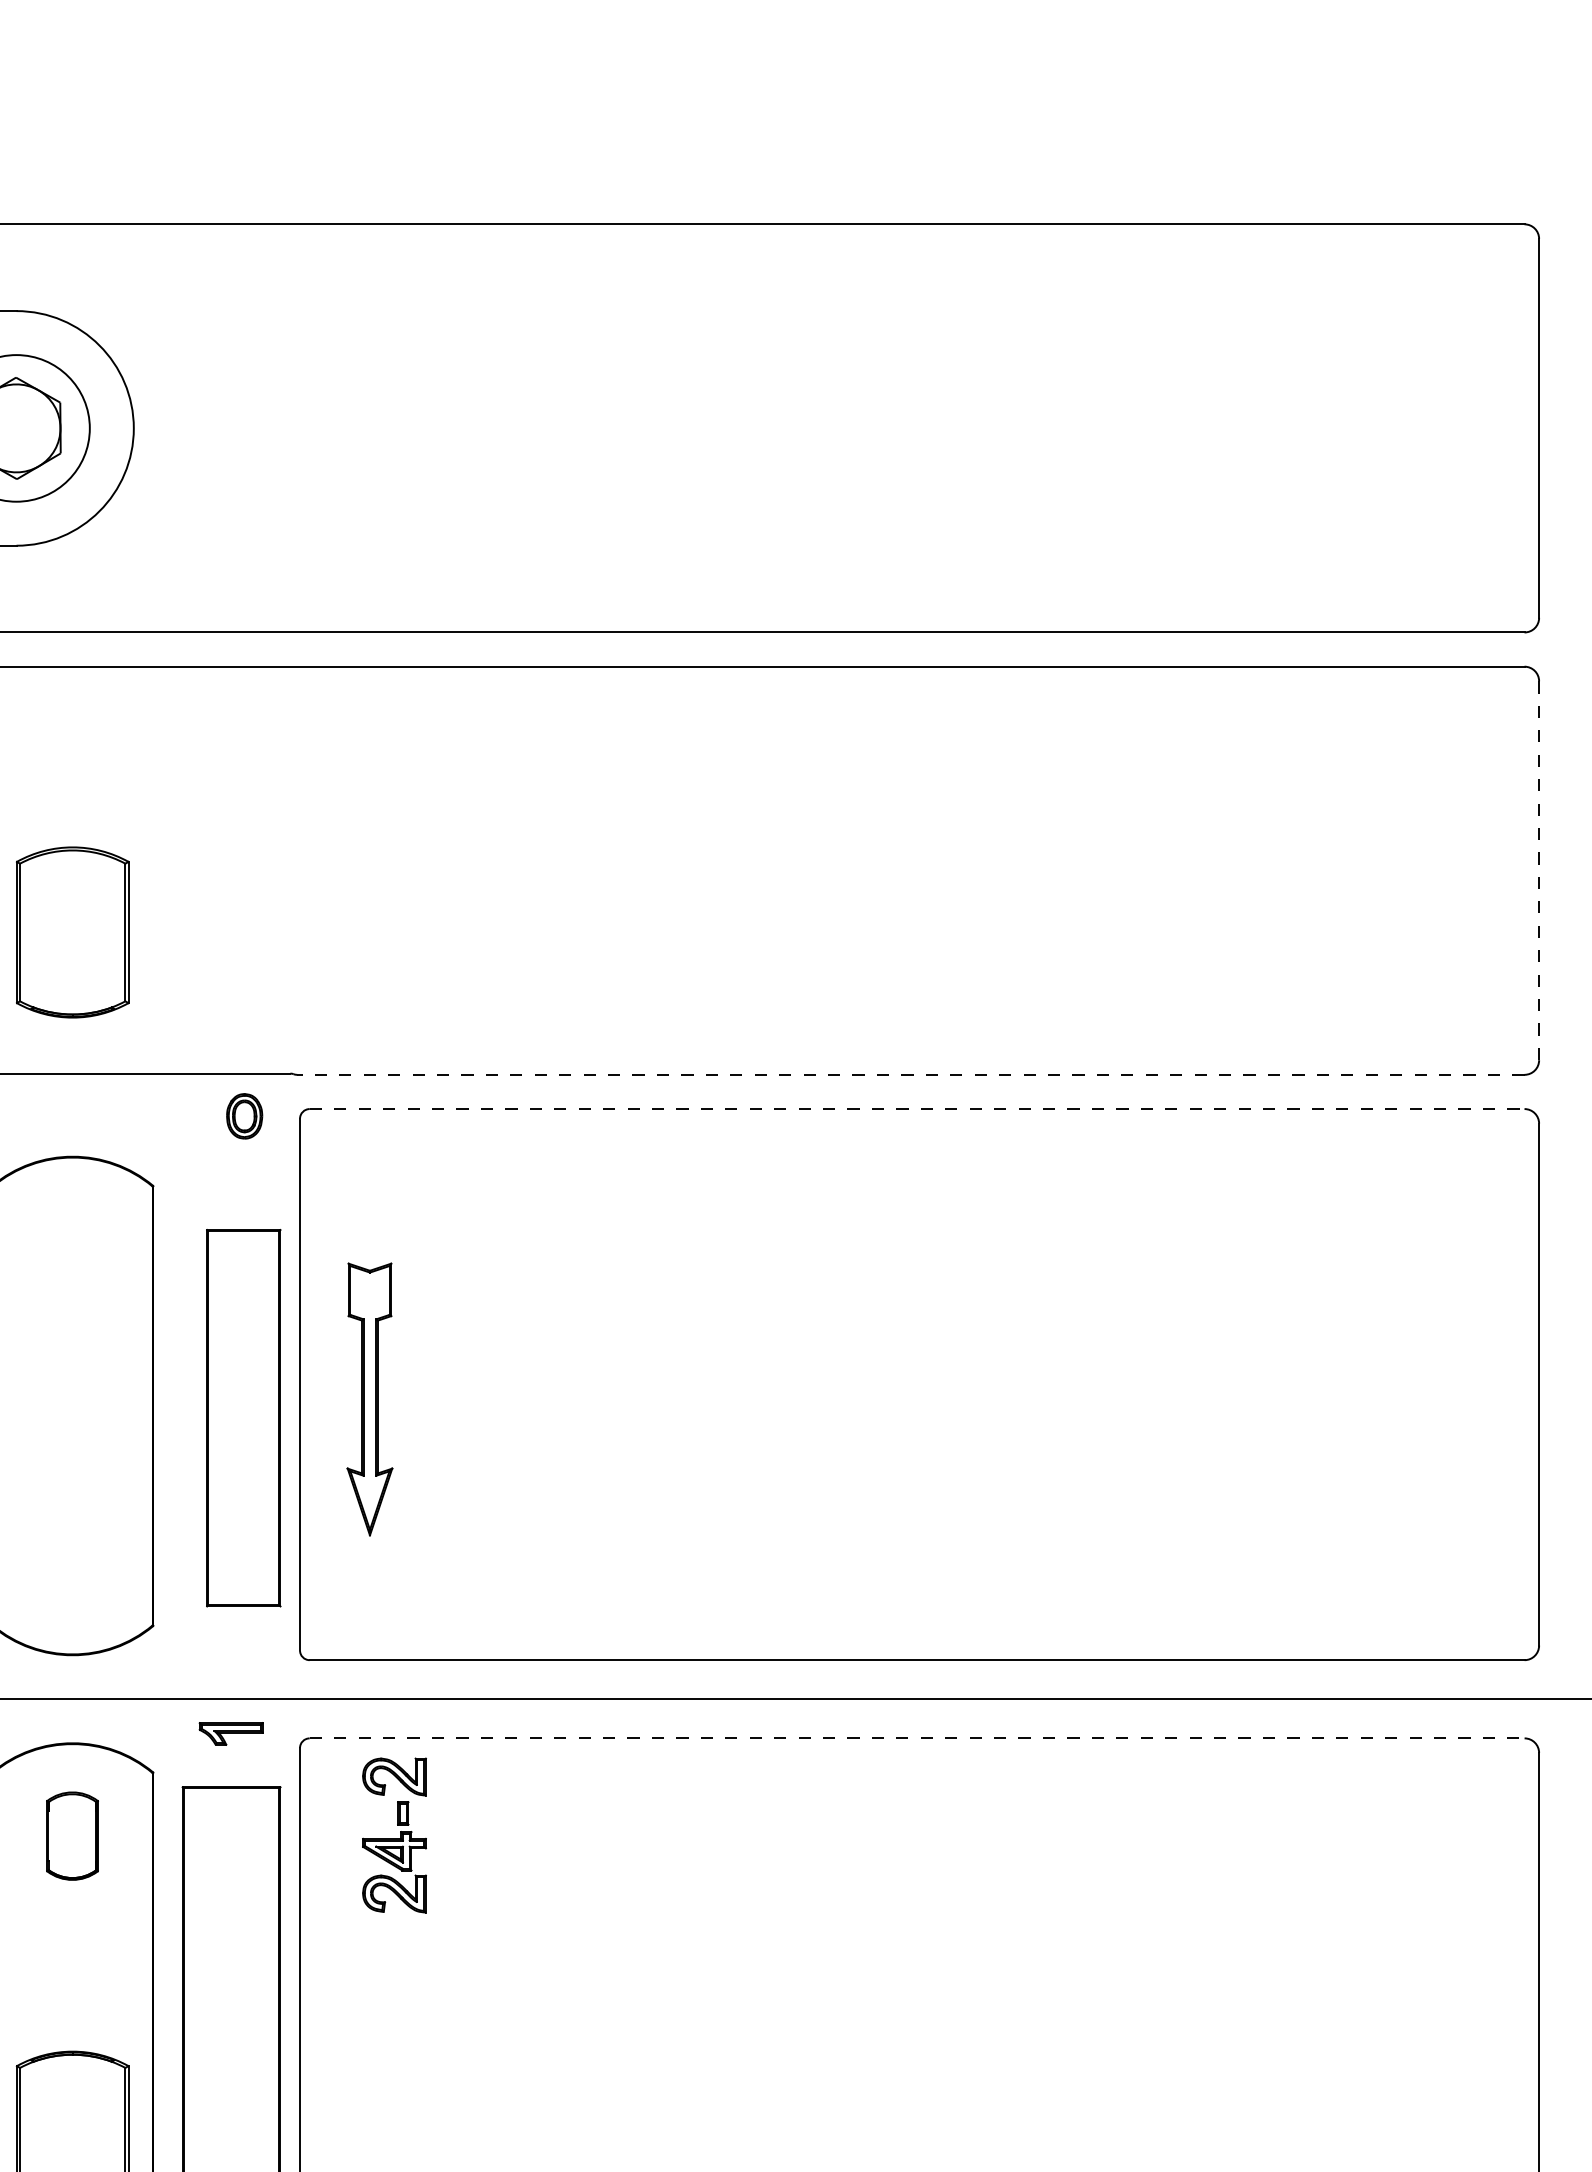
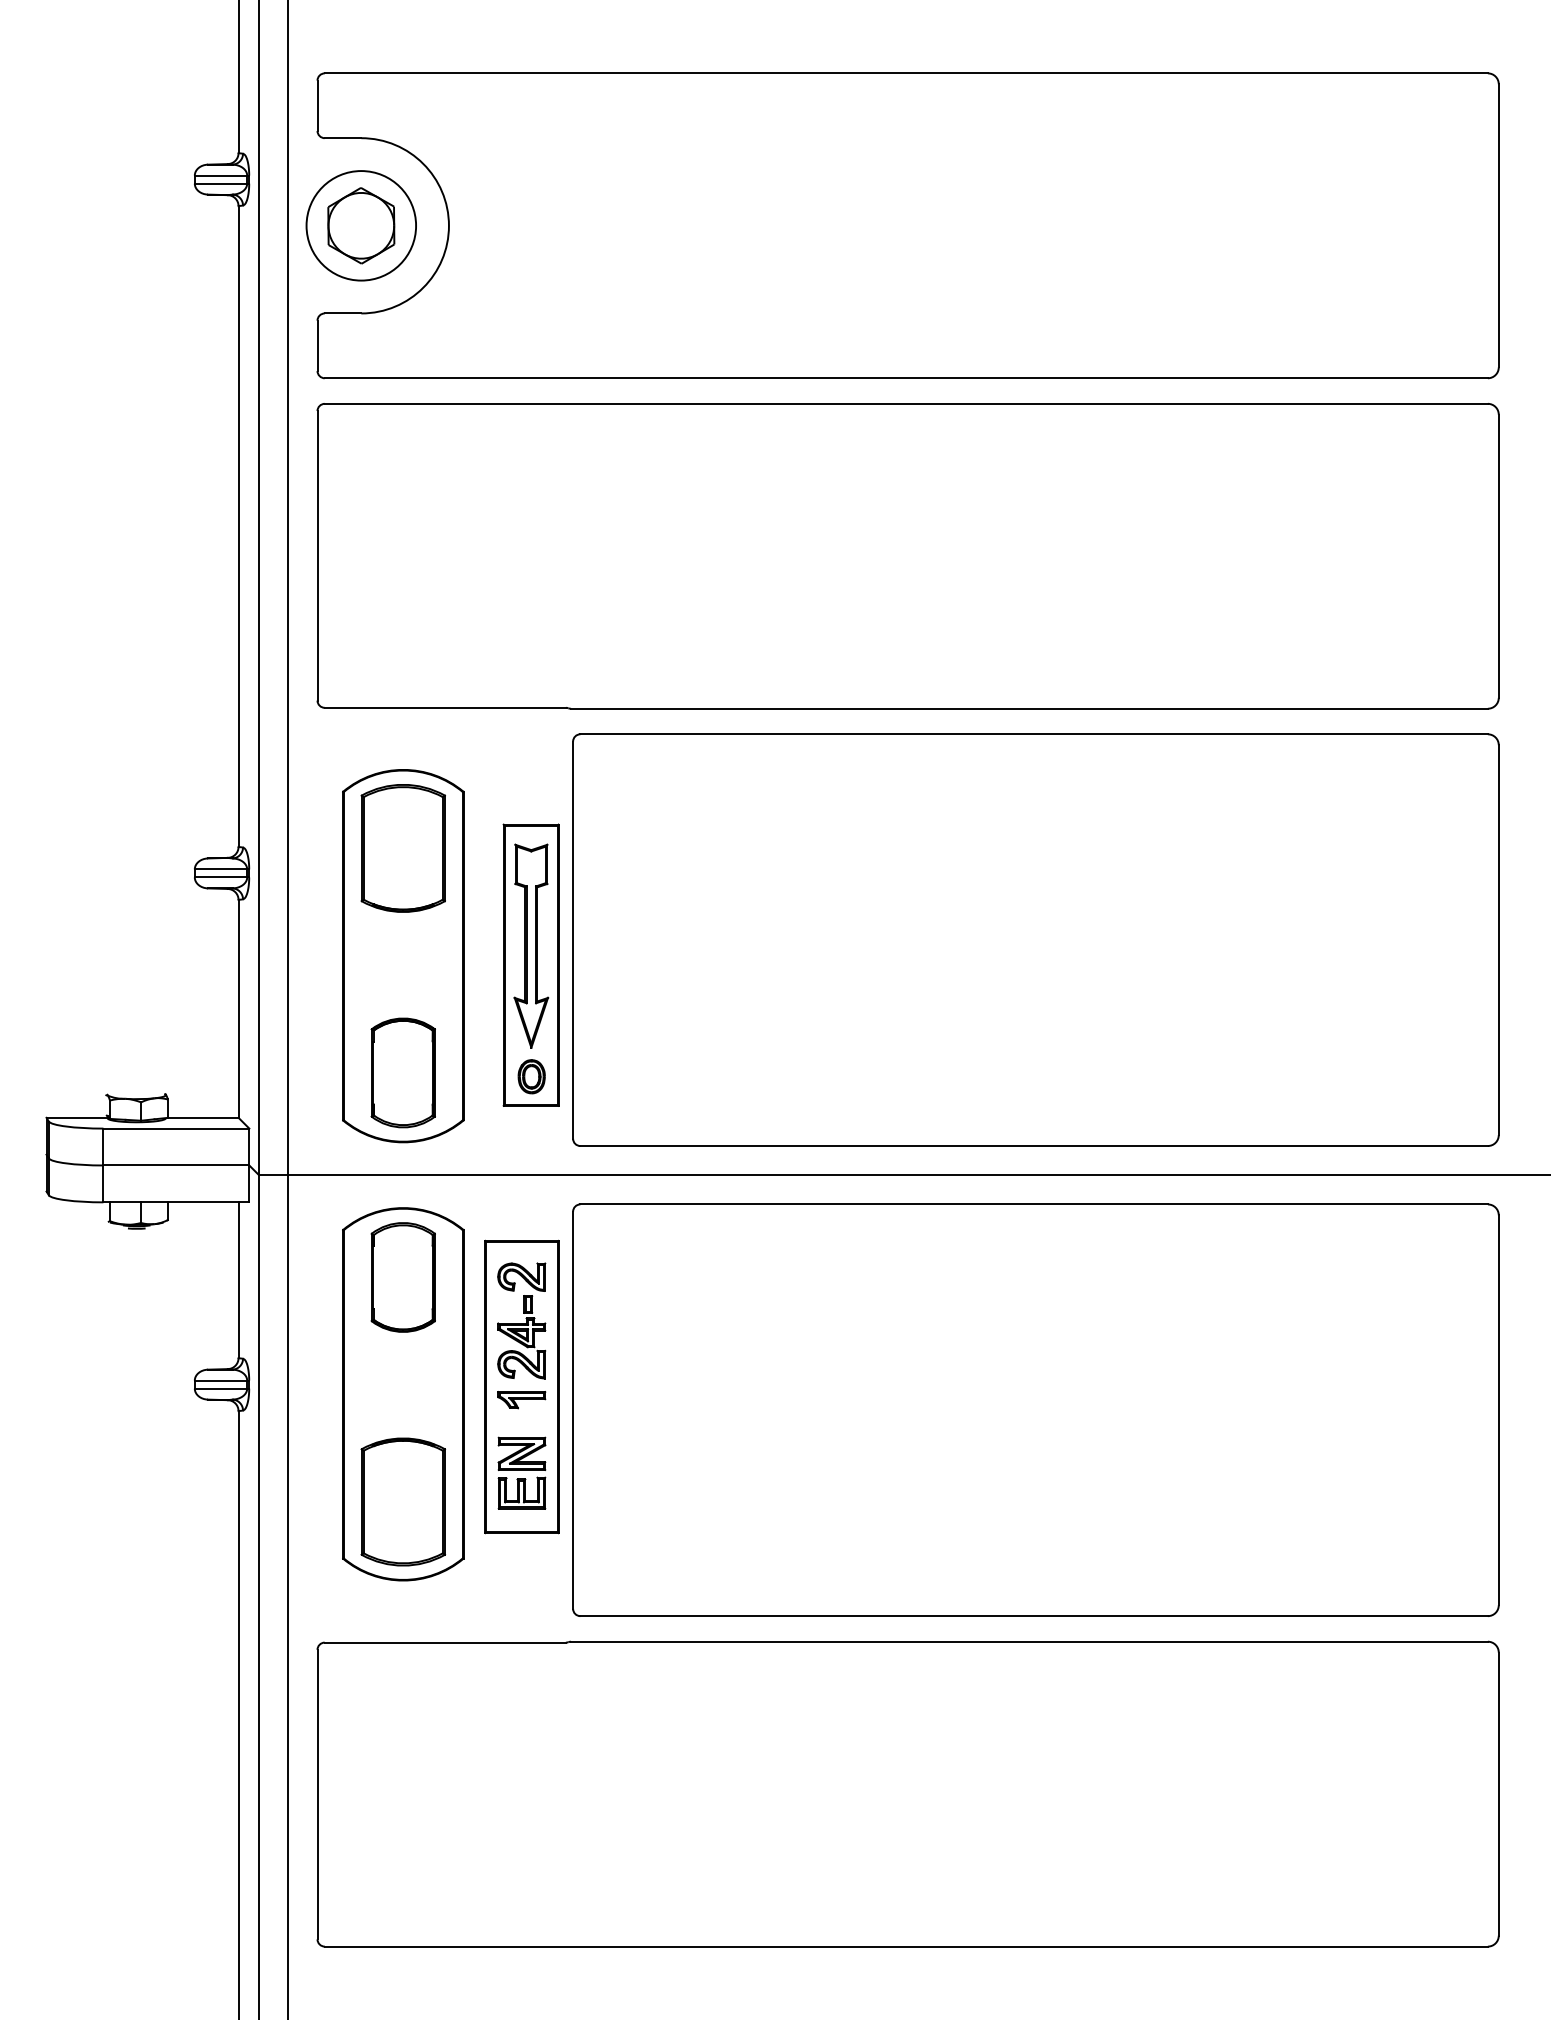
line: (1538, 871) -> (1498, 556), dashed -> solid
part: (71, 932) -> (402, 848), moved
line: (909, 1074) -> (1028, 708), dashed -> solid
line: (917, 1109) -> (1034, 734), dashed -> solid
part: (244, 1116) -> (531, 1076), moved
part: (370, 1398) -> (531, 945), moved
part: (71, 1561) -> (402, 1072), added
part: (230, 1734) -> (521, 1400), moved
line: (917, 1738) -> (1034, 1204), dashed -> solid
part: (394, 1834) -> (521, 1320), moved
part: (71, 1836) -> (402, 1277), size x1.67
part: (230, 2097) -> (521, 1472), added

